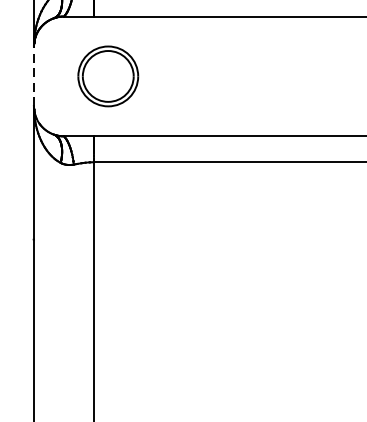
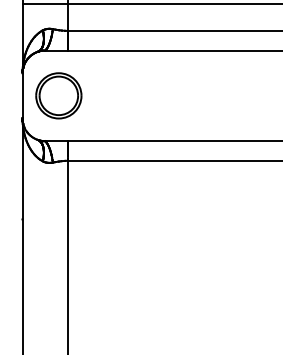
line: (33, 75) -> (22, 95), dashed -> solid
part: (107, 75) -> (58, 95), moved

